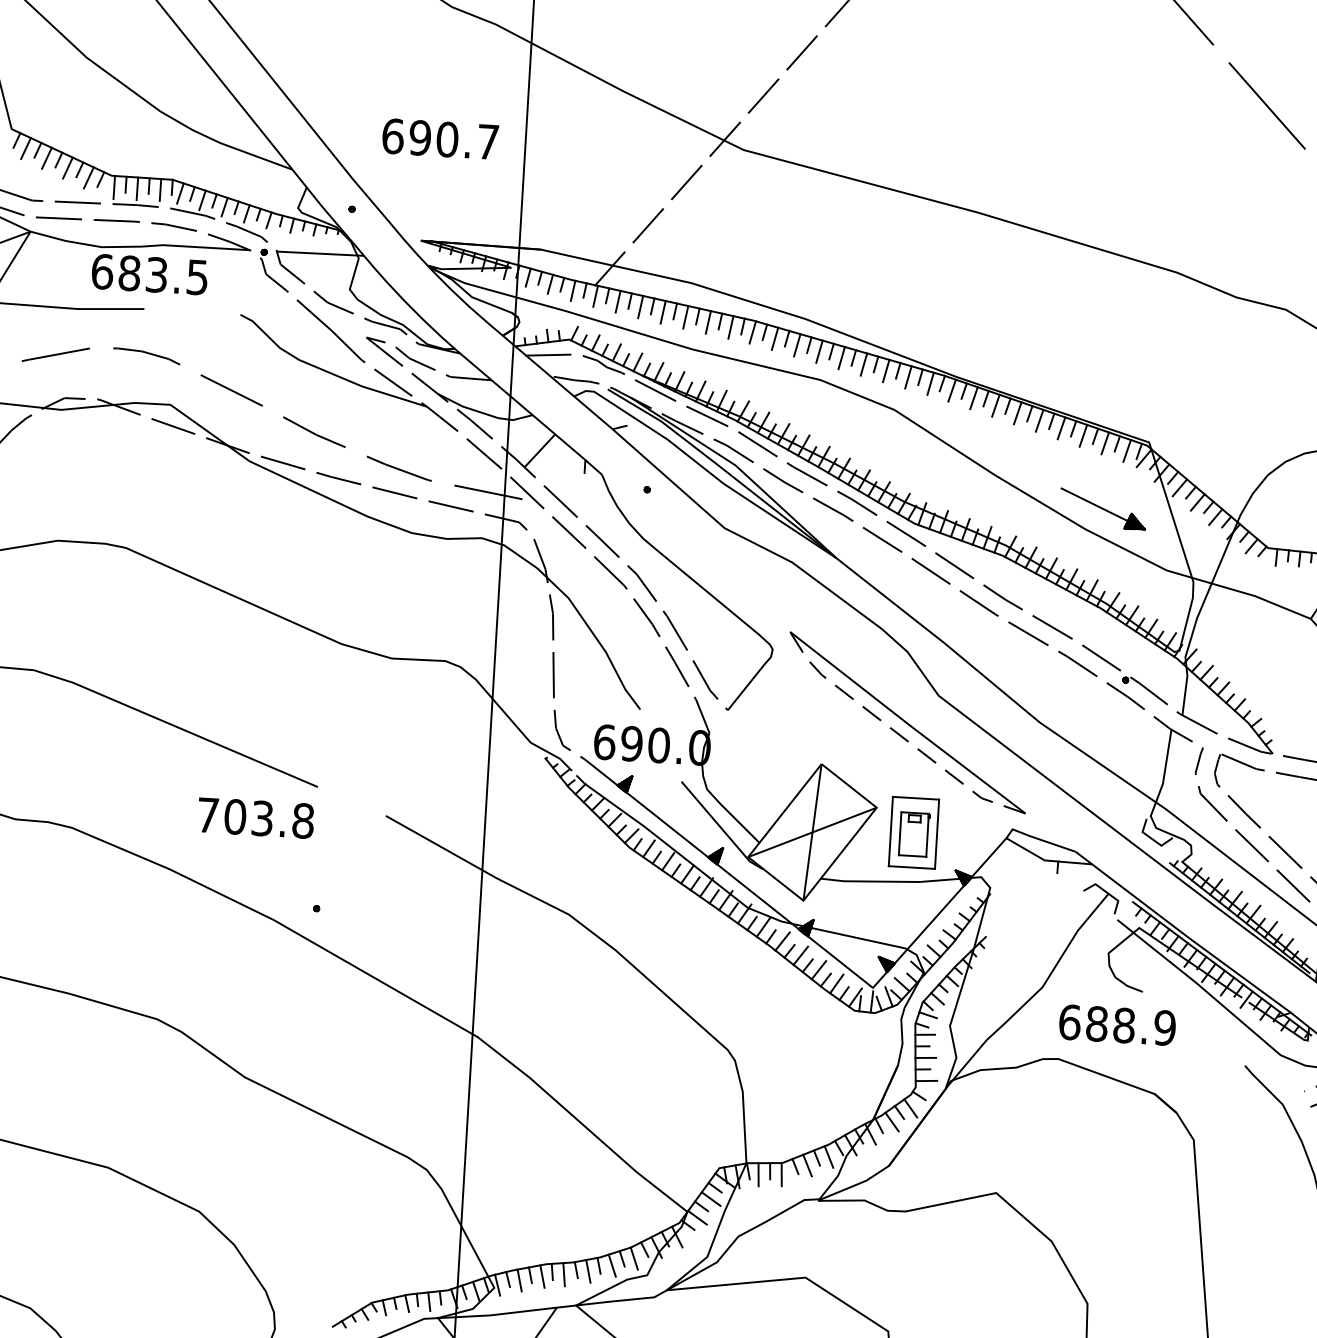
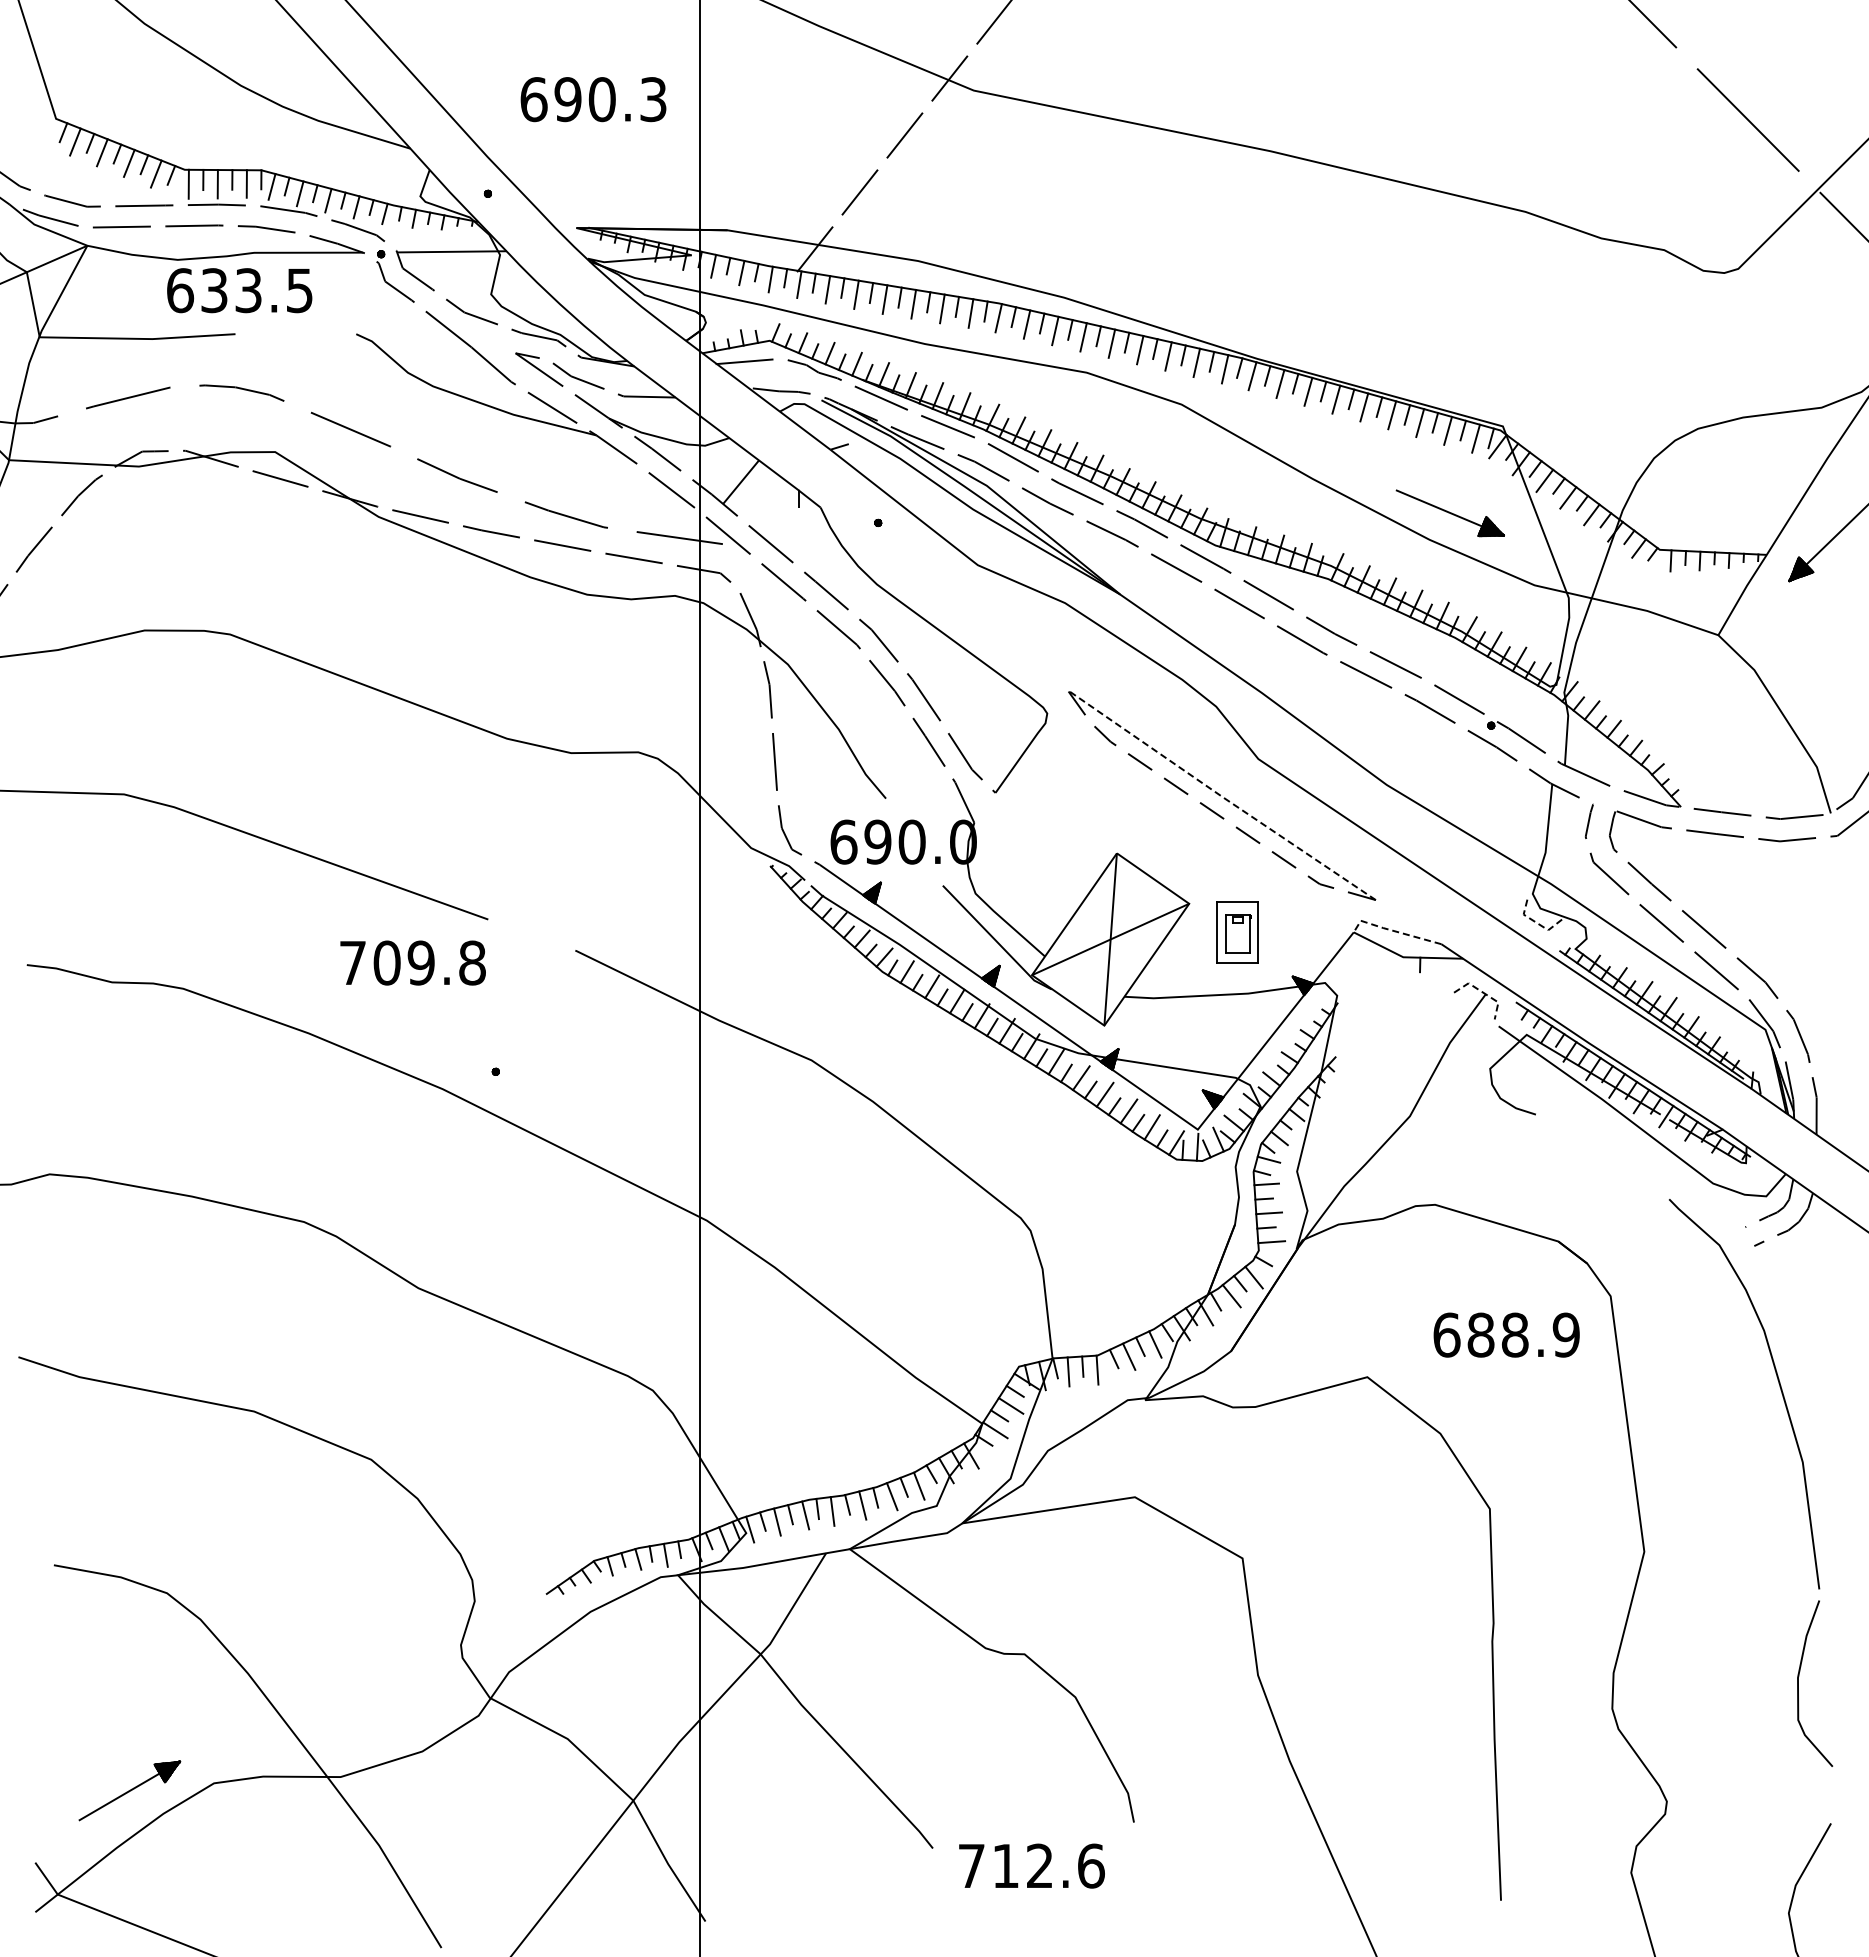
text: (488, 141) -> (653, 99), 690.7 -> 690.3
text: (129, 273) -> (214, 290), 683.5 -> 633.5
line: (906, 722) -> (1220, 795), solid -> dashed
text: (261, 818) -> (420, 962), 703.8 -> 709.8
part: (913, 832) -> (1237, 932), size x0.7
line: (1037, 838) -> (1392, 930), solid -> dashed
line: (1151, 838) -> (1535, 922), solid -> dashed
line: (1106, 892) -> (1483, 992), solid -> dashed
text: (1117, 1024) -> (1506, 1334), moved

